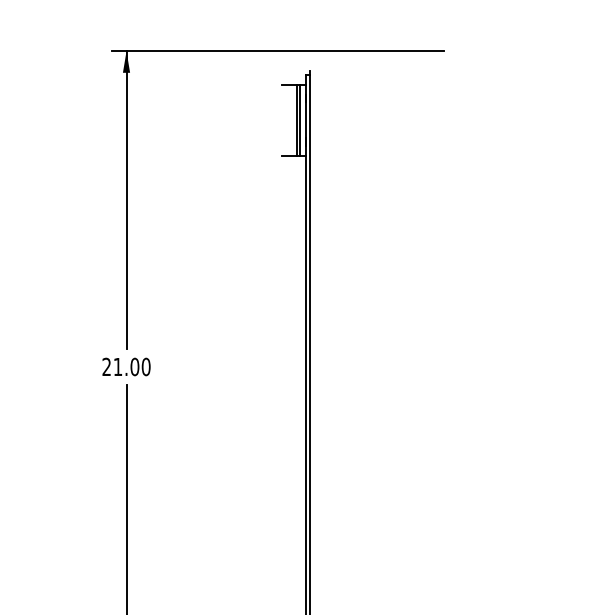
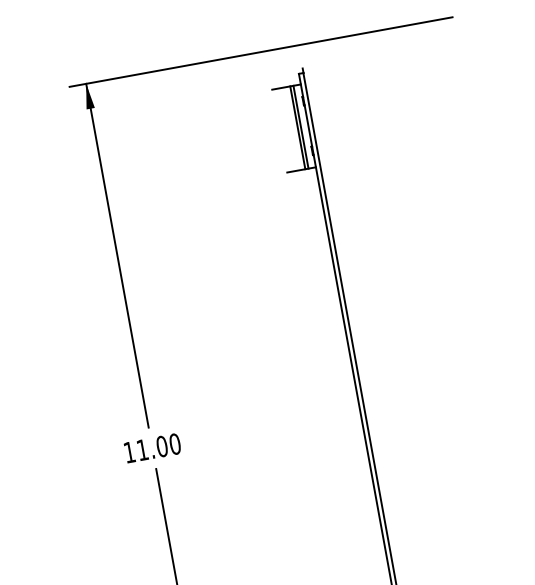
text: (106, 366) -> (129, 451), 21.00 -> 11.00

